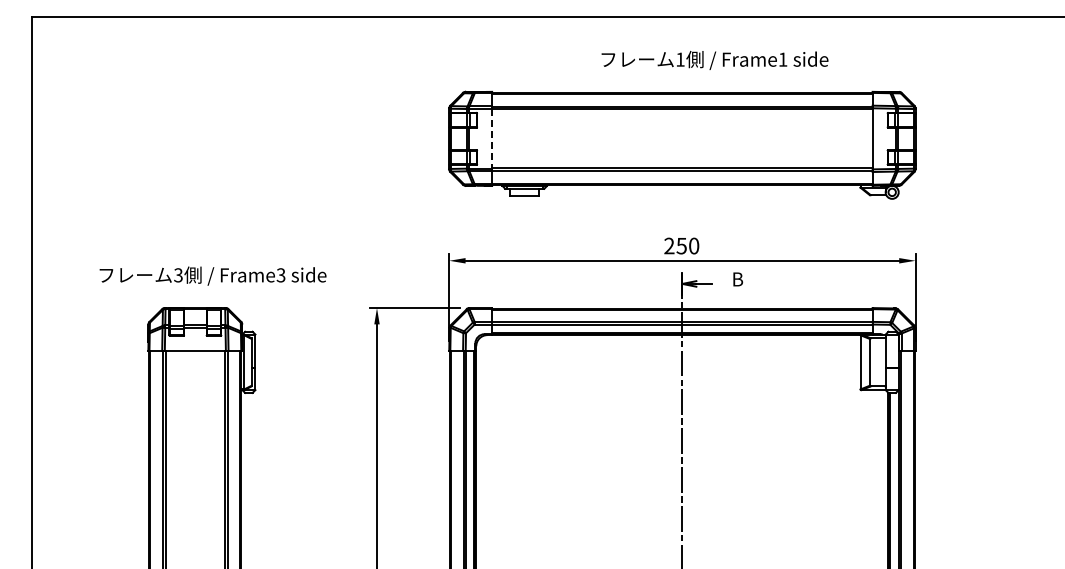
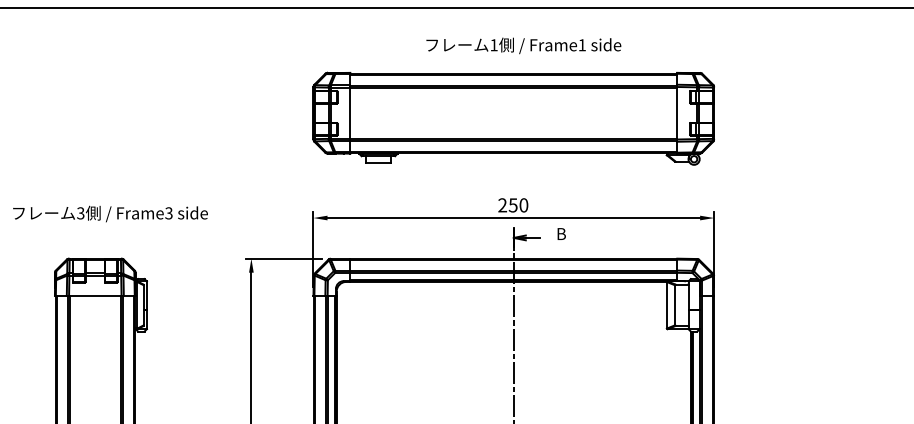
text: (714, 60) -> (523, 45), moved
line: (492, 138) -> (350, 112), dashed -> solid
text: (212, 275) -> (110, 213), moved

